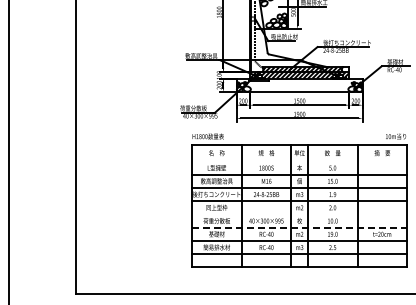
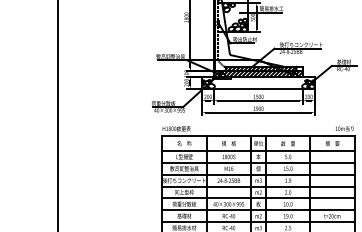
line: (299, 161) -> (258, 151), added
line: (299, 214) -> (258, 198), added
line: (299, 227) -> (258, 210), dashed -> solid

